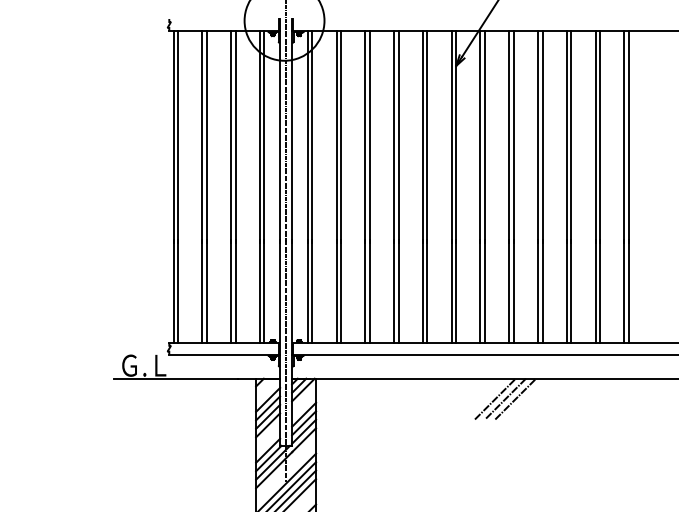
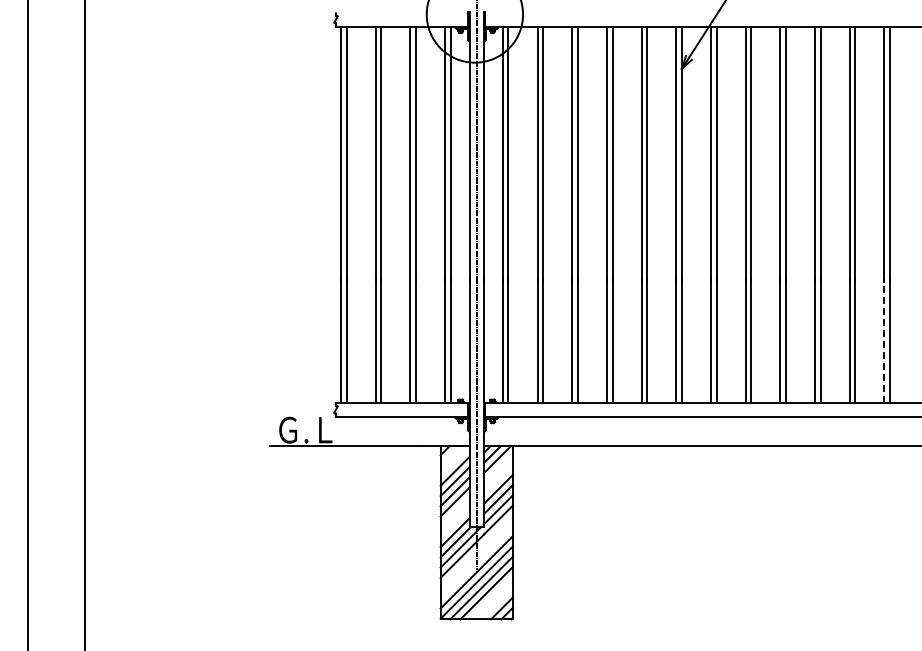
line: (624, 291) -> (884, 340), solid -> dashed
line: (494, 399) -> (728, 470), removed
line: (504, 399) -> (740, 470), removed
line: (515, 399) -> (753, 470), removed

